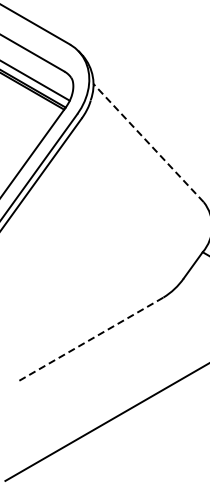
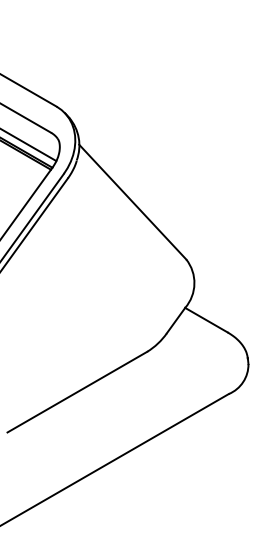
line: (148, 142) -> (132, 201), dashed -> solid
line: (91, 339) -> (77, 392), dashed -> solid

